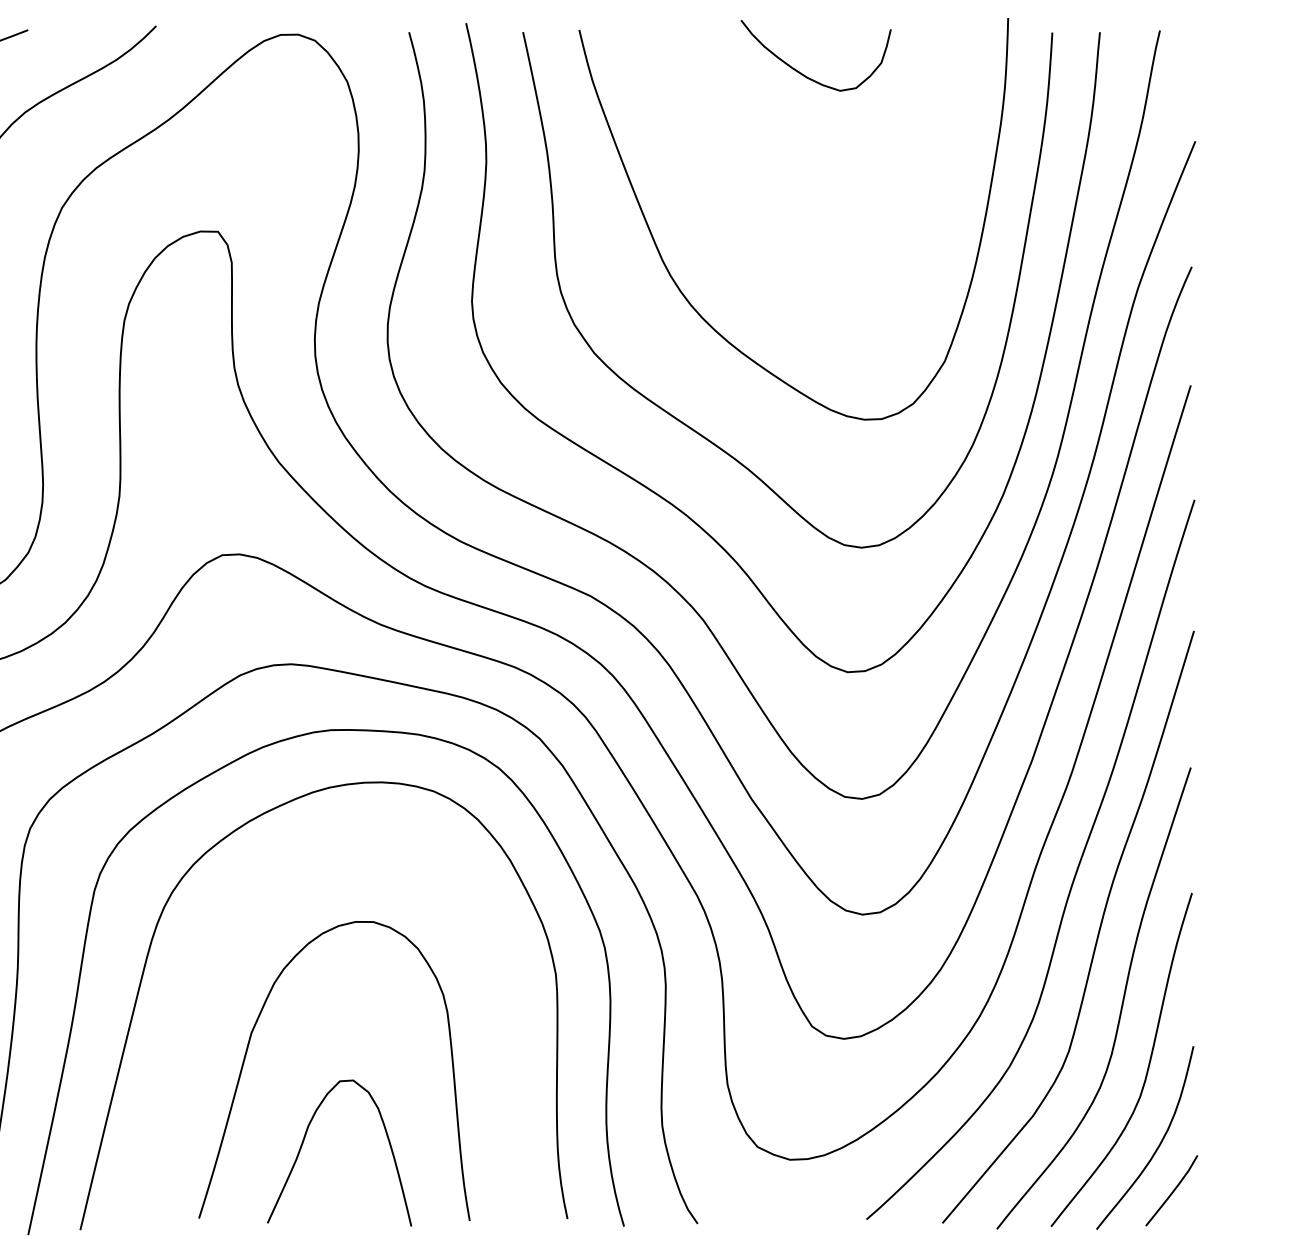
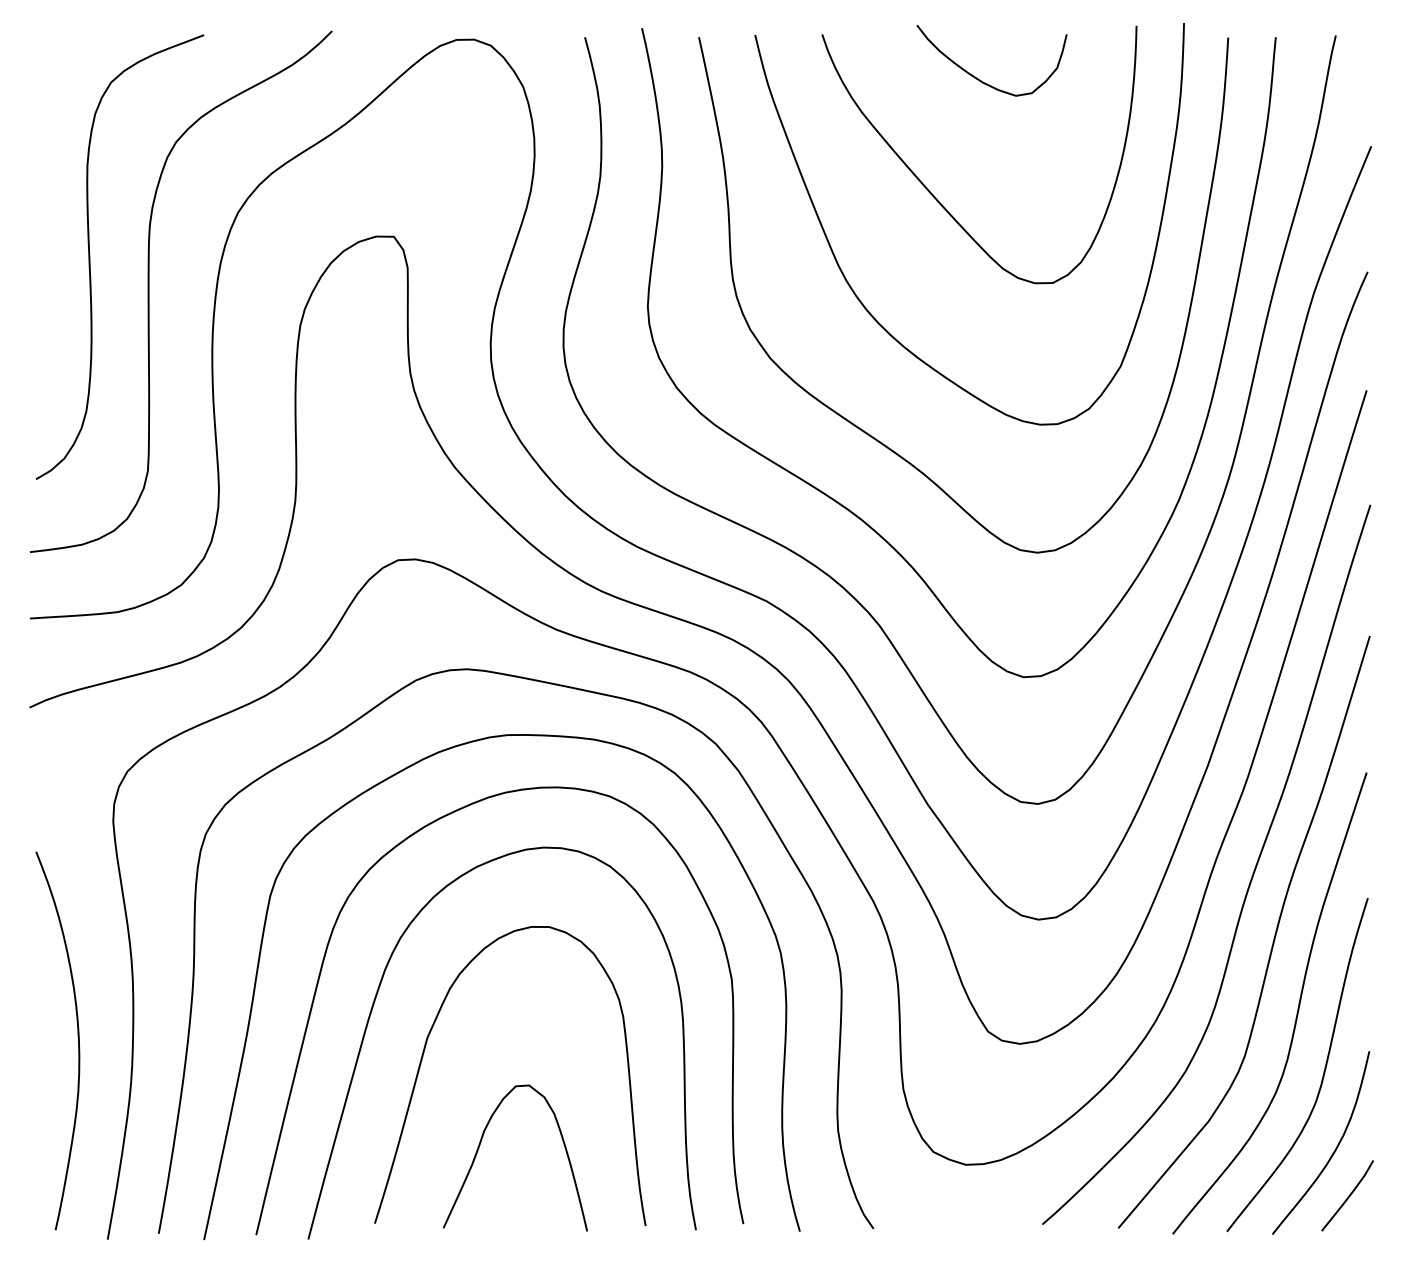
curve: (759, 191) -> (935, 196), added
curve: (199, 996) -> (375, 1001), added

